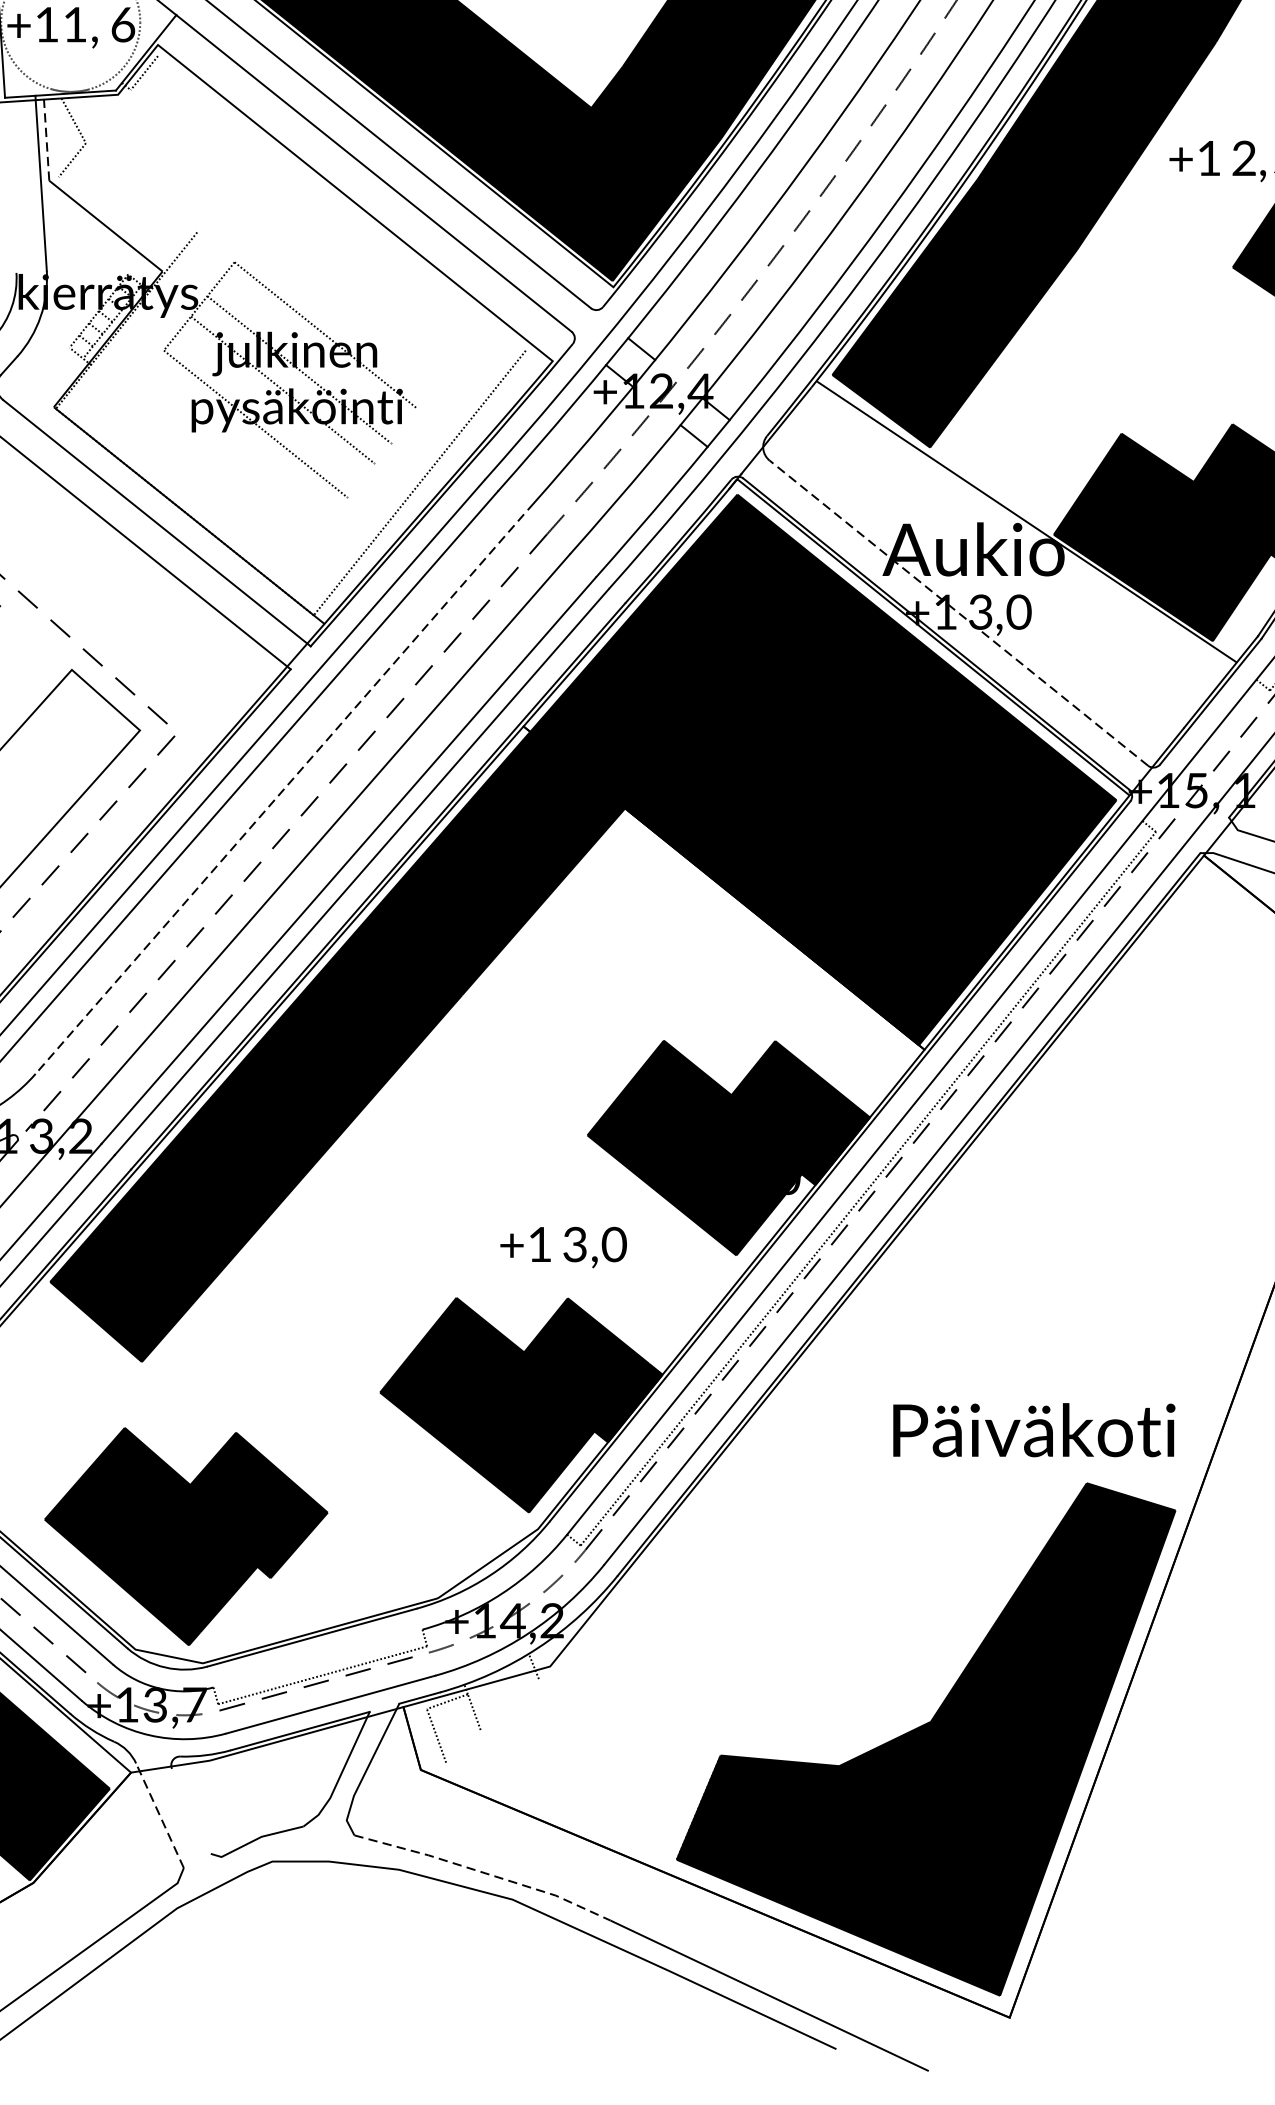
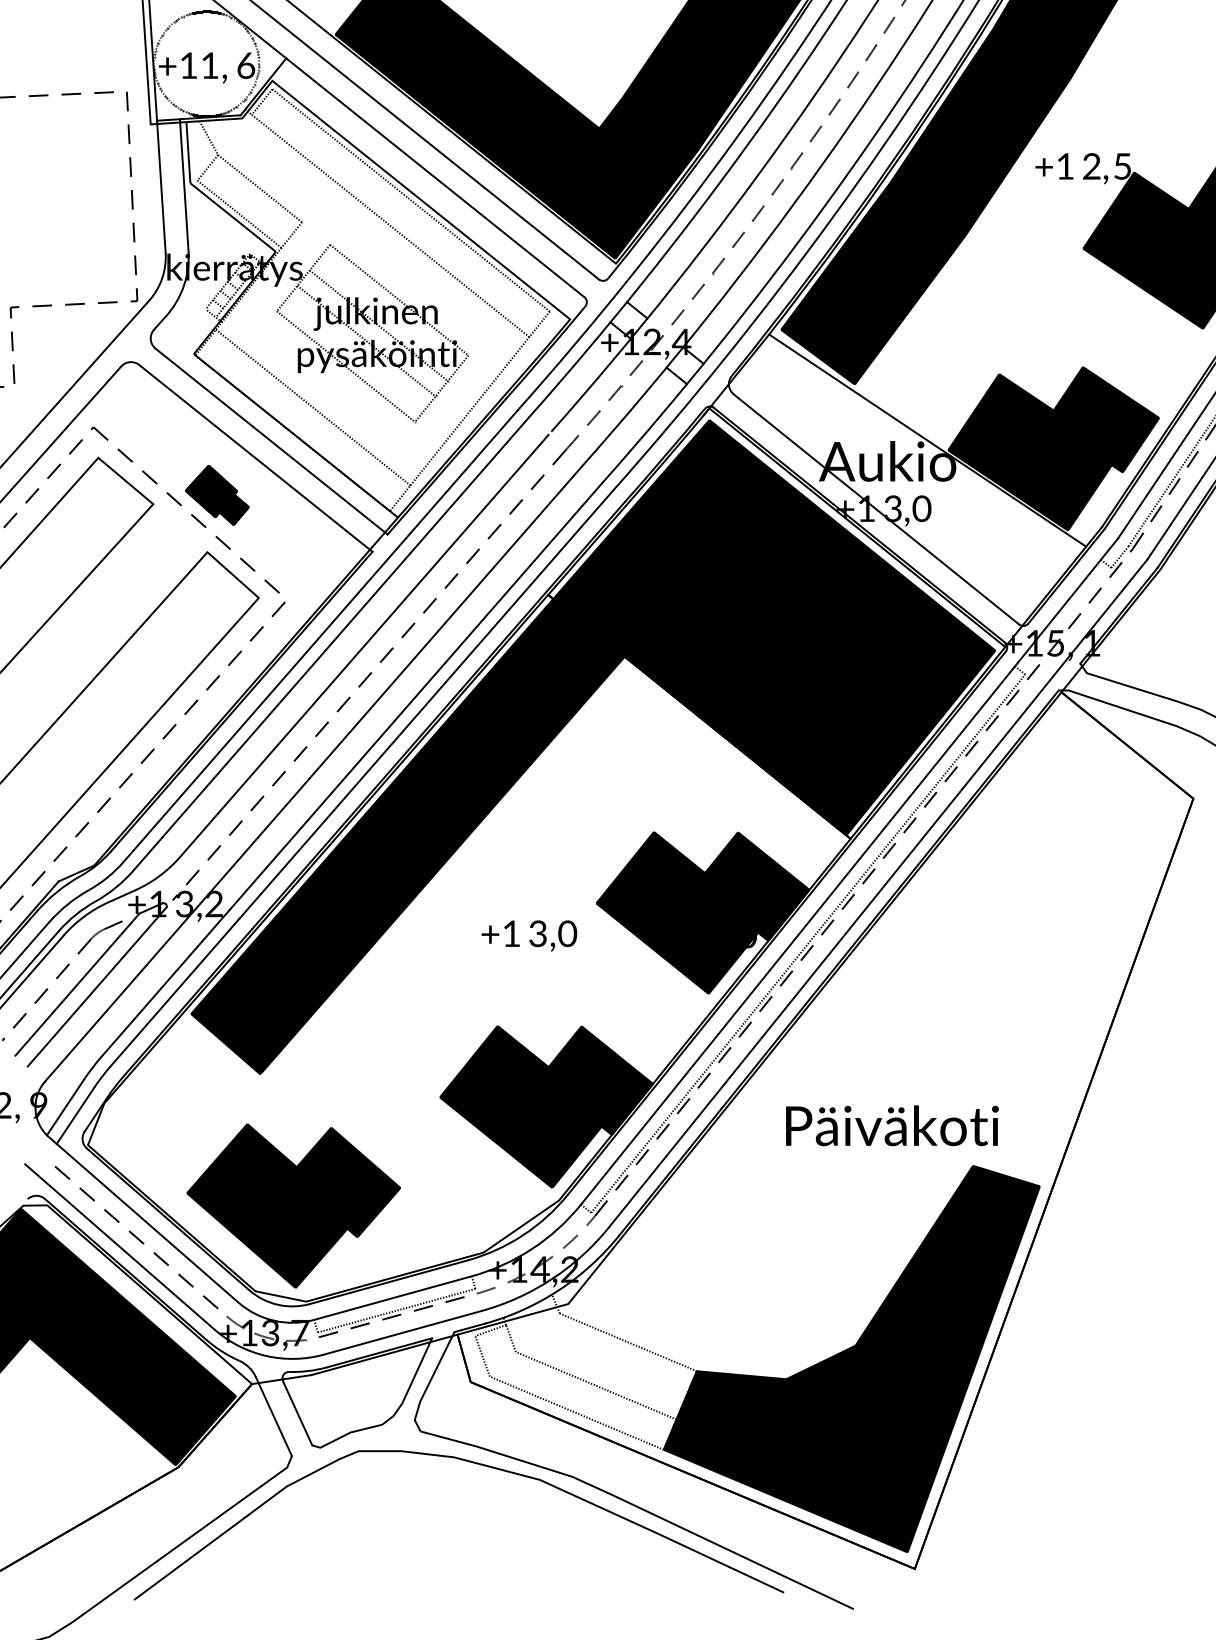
line: (46, 139) -> (188, 152), dashed -> solid
line: (10, 184) -> (161, 186), added
line: (142, 187) -> (260, 188), added
line: (341, 203) -> (410, 200), added
line: (114, 220) -> (239, 213), added
line: (314, 236) -> (390, 225), added
line: (382, 452) -> (441, 388), added
line: (211, 477) -> (312, 407), added
part: (85, 594) -> (217, 495), added
line: (958, 613) -> (876, 509), dashed -> solid
line: (280, 794) -> (364, 646), dashed -> solid
text: (563, 1246) -> (529, 935), moved
text: (1034, 1429) -> (892, 1125), moved
line: (317, 1657) -> (392, 1297), added
line: (628, 1717) -> (627, 1342), added
line: (586, 1774) -> (595, 1385), added
line: (561, 1810) -> (576, 1412), added
line: (191, 1811) -> (297, 1413), added
line: (159, 1815) -> (273, 1416), dashed -> solid
line: (484, 1872) -> (518, 1459), dashed -> solid

